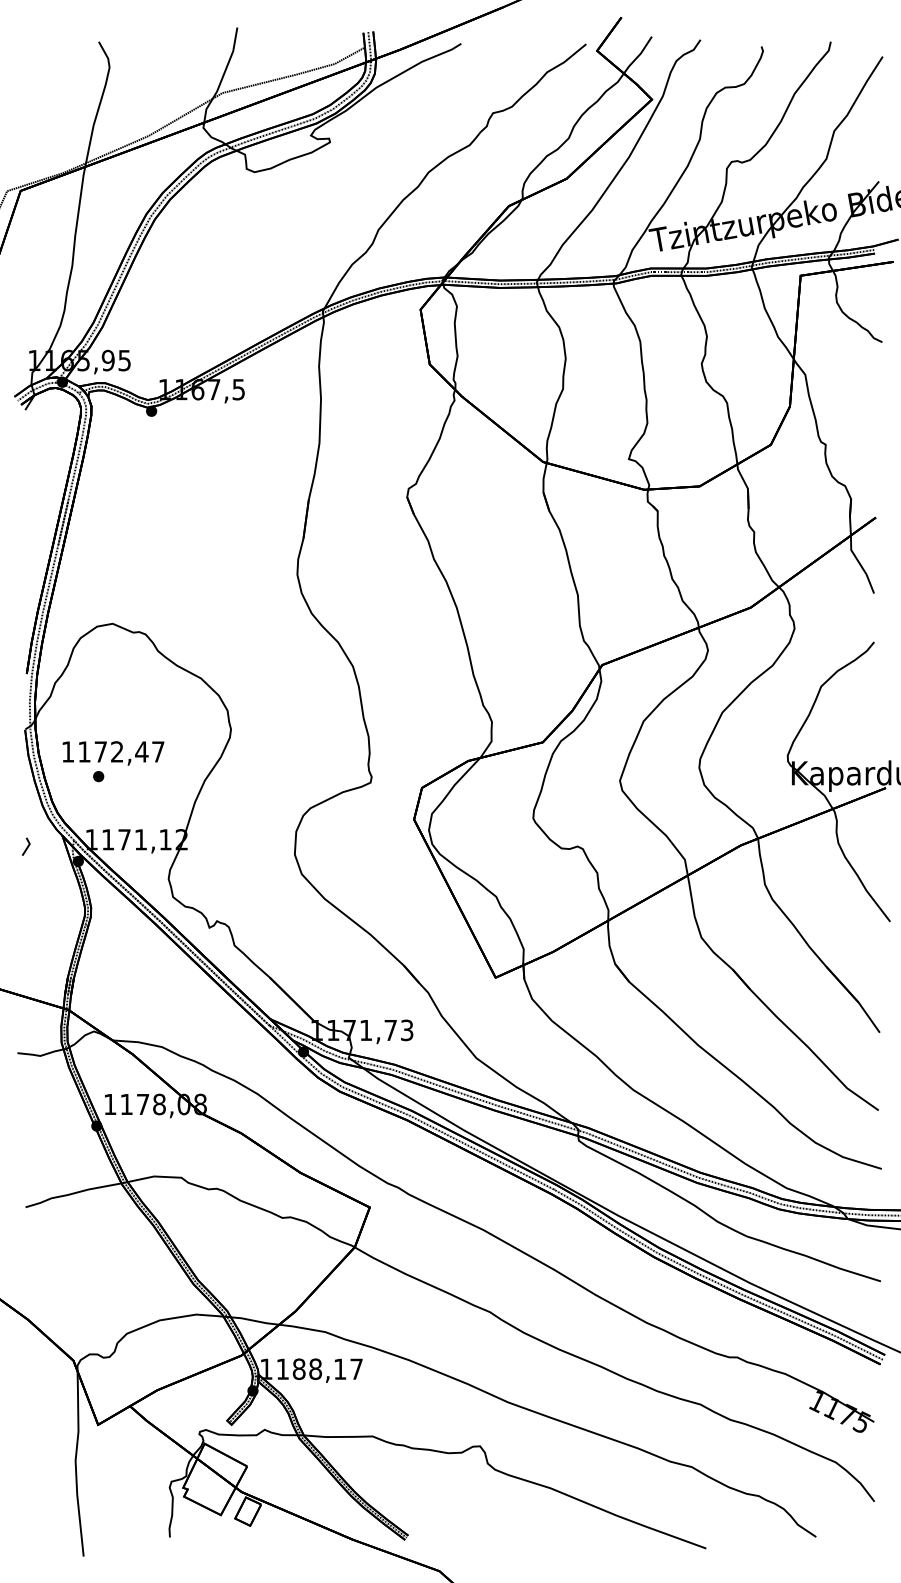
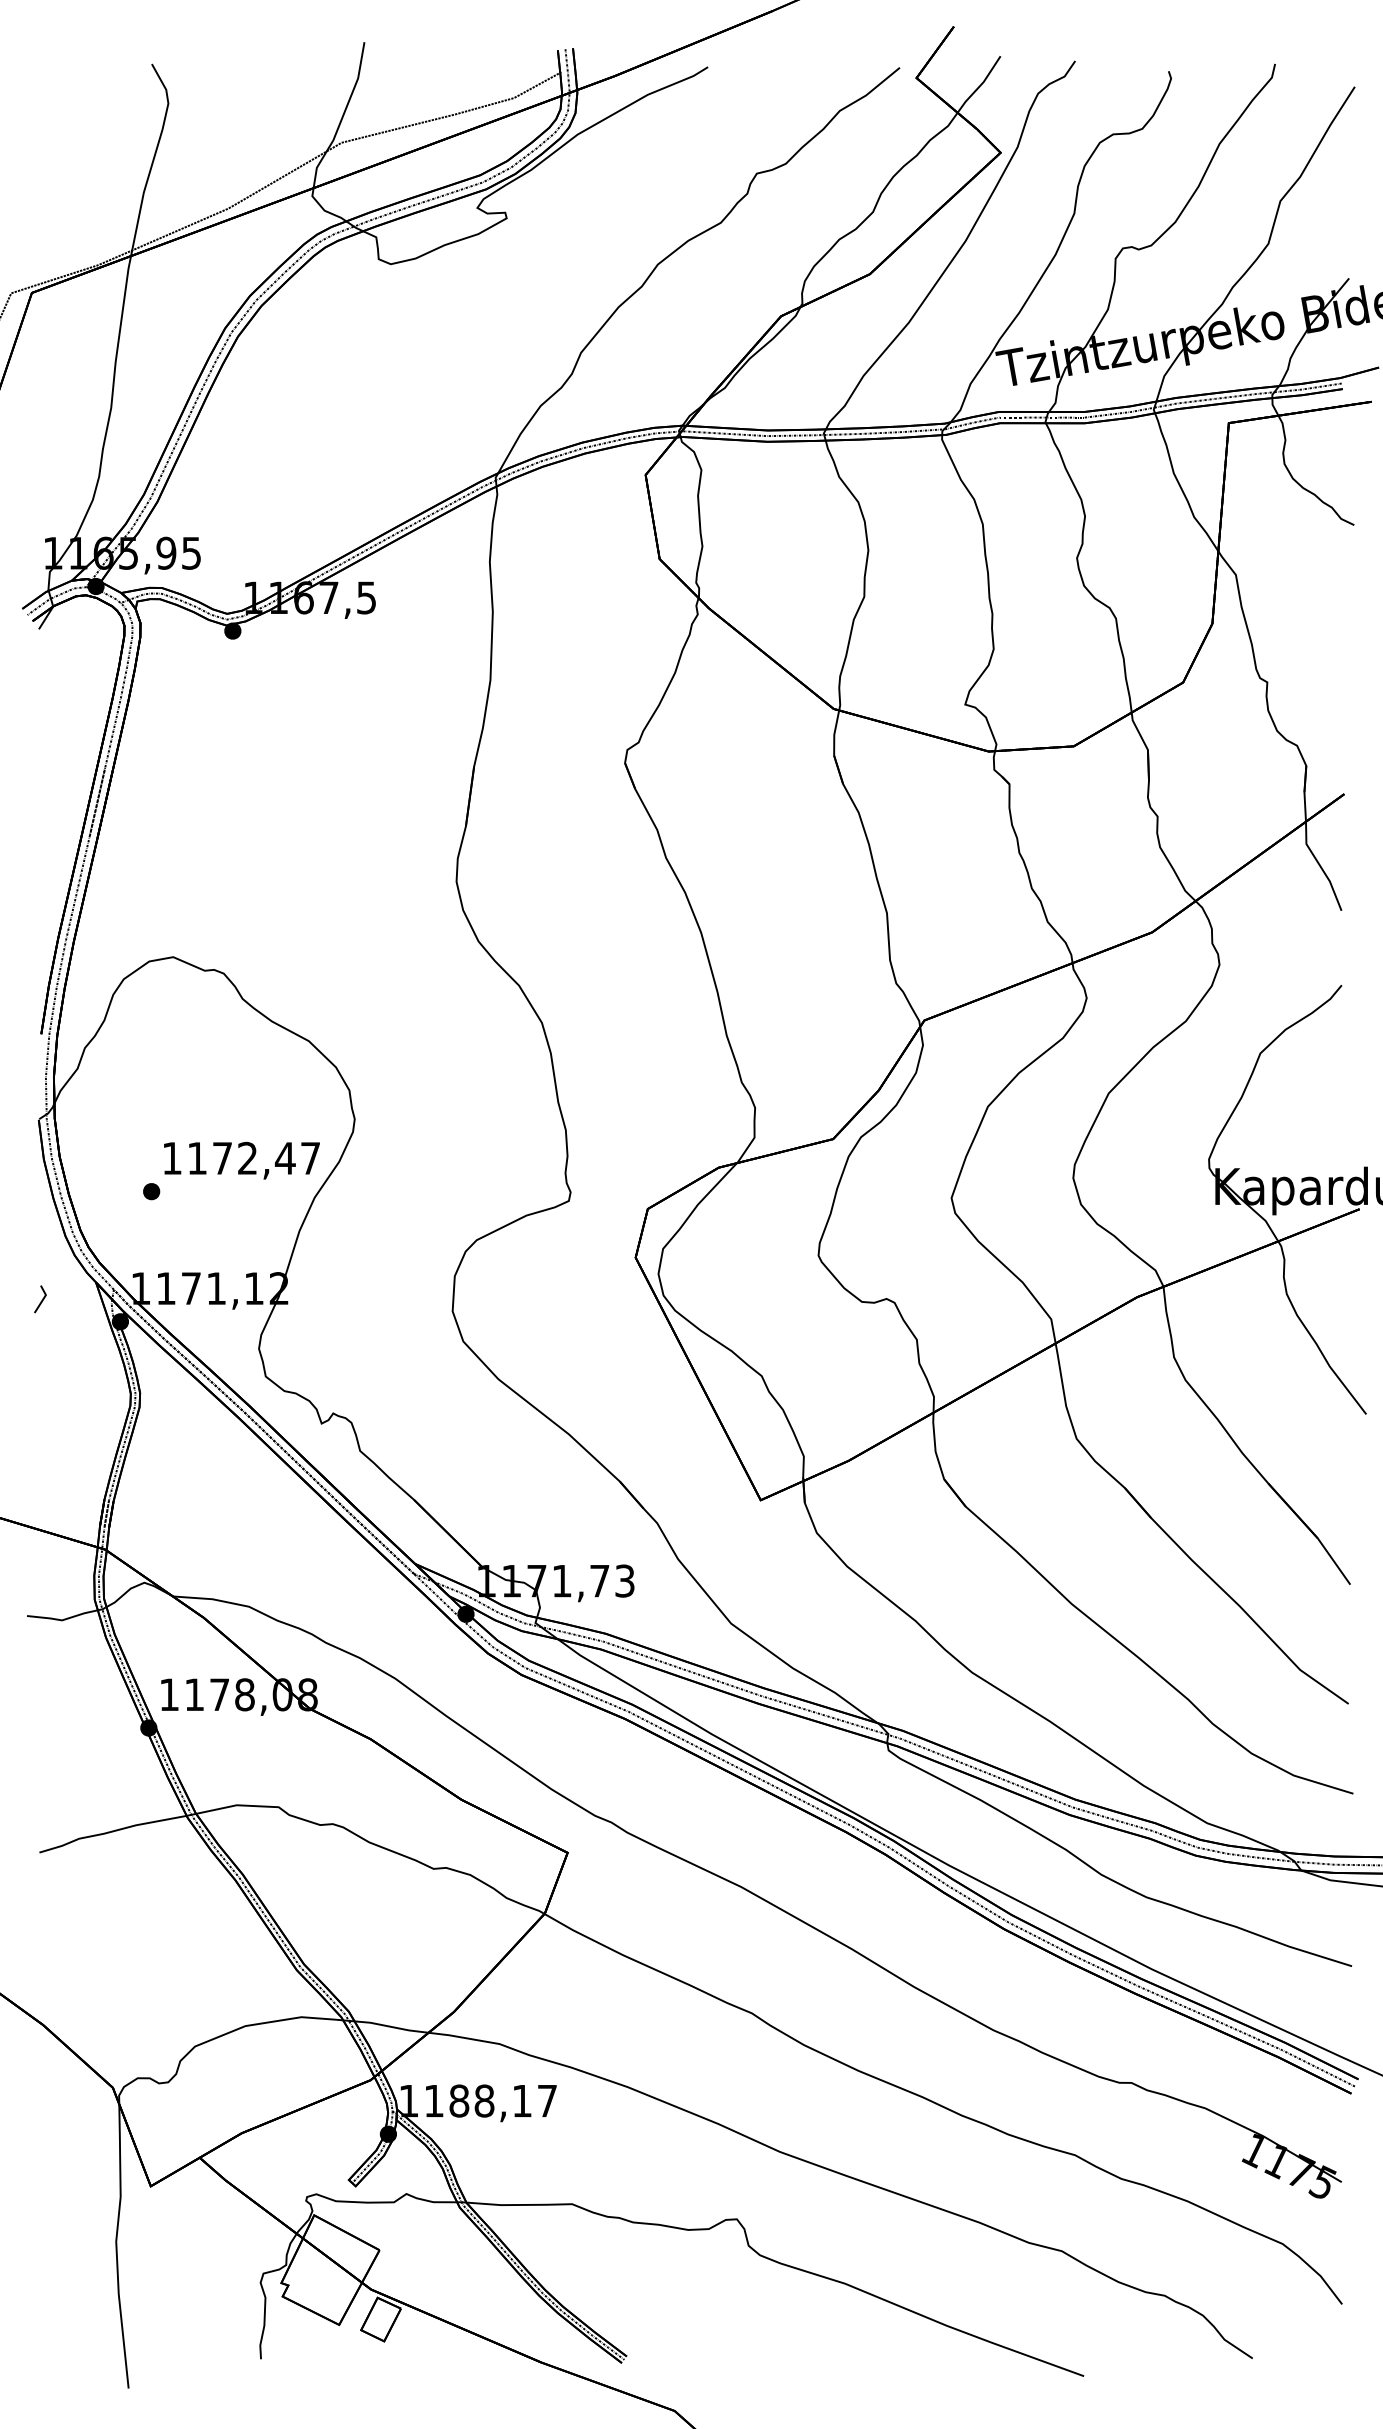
text: (113, 753) -> (241, 1160), moved

